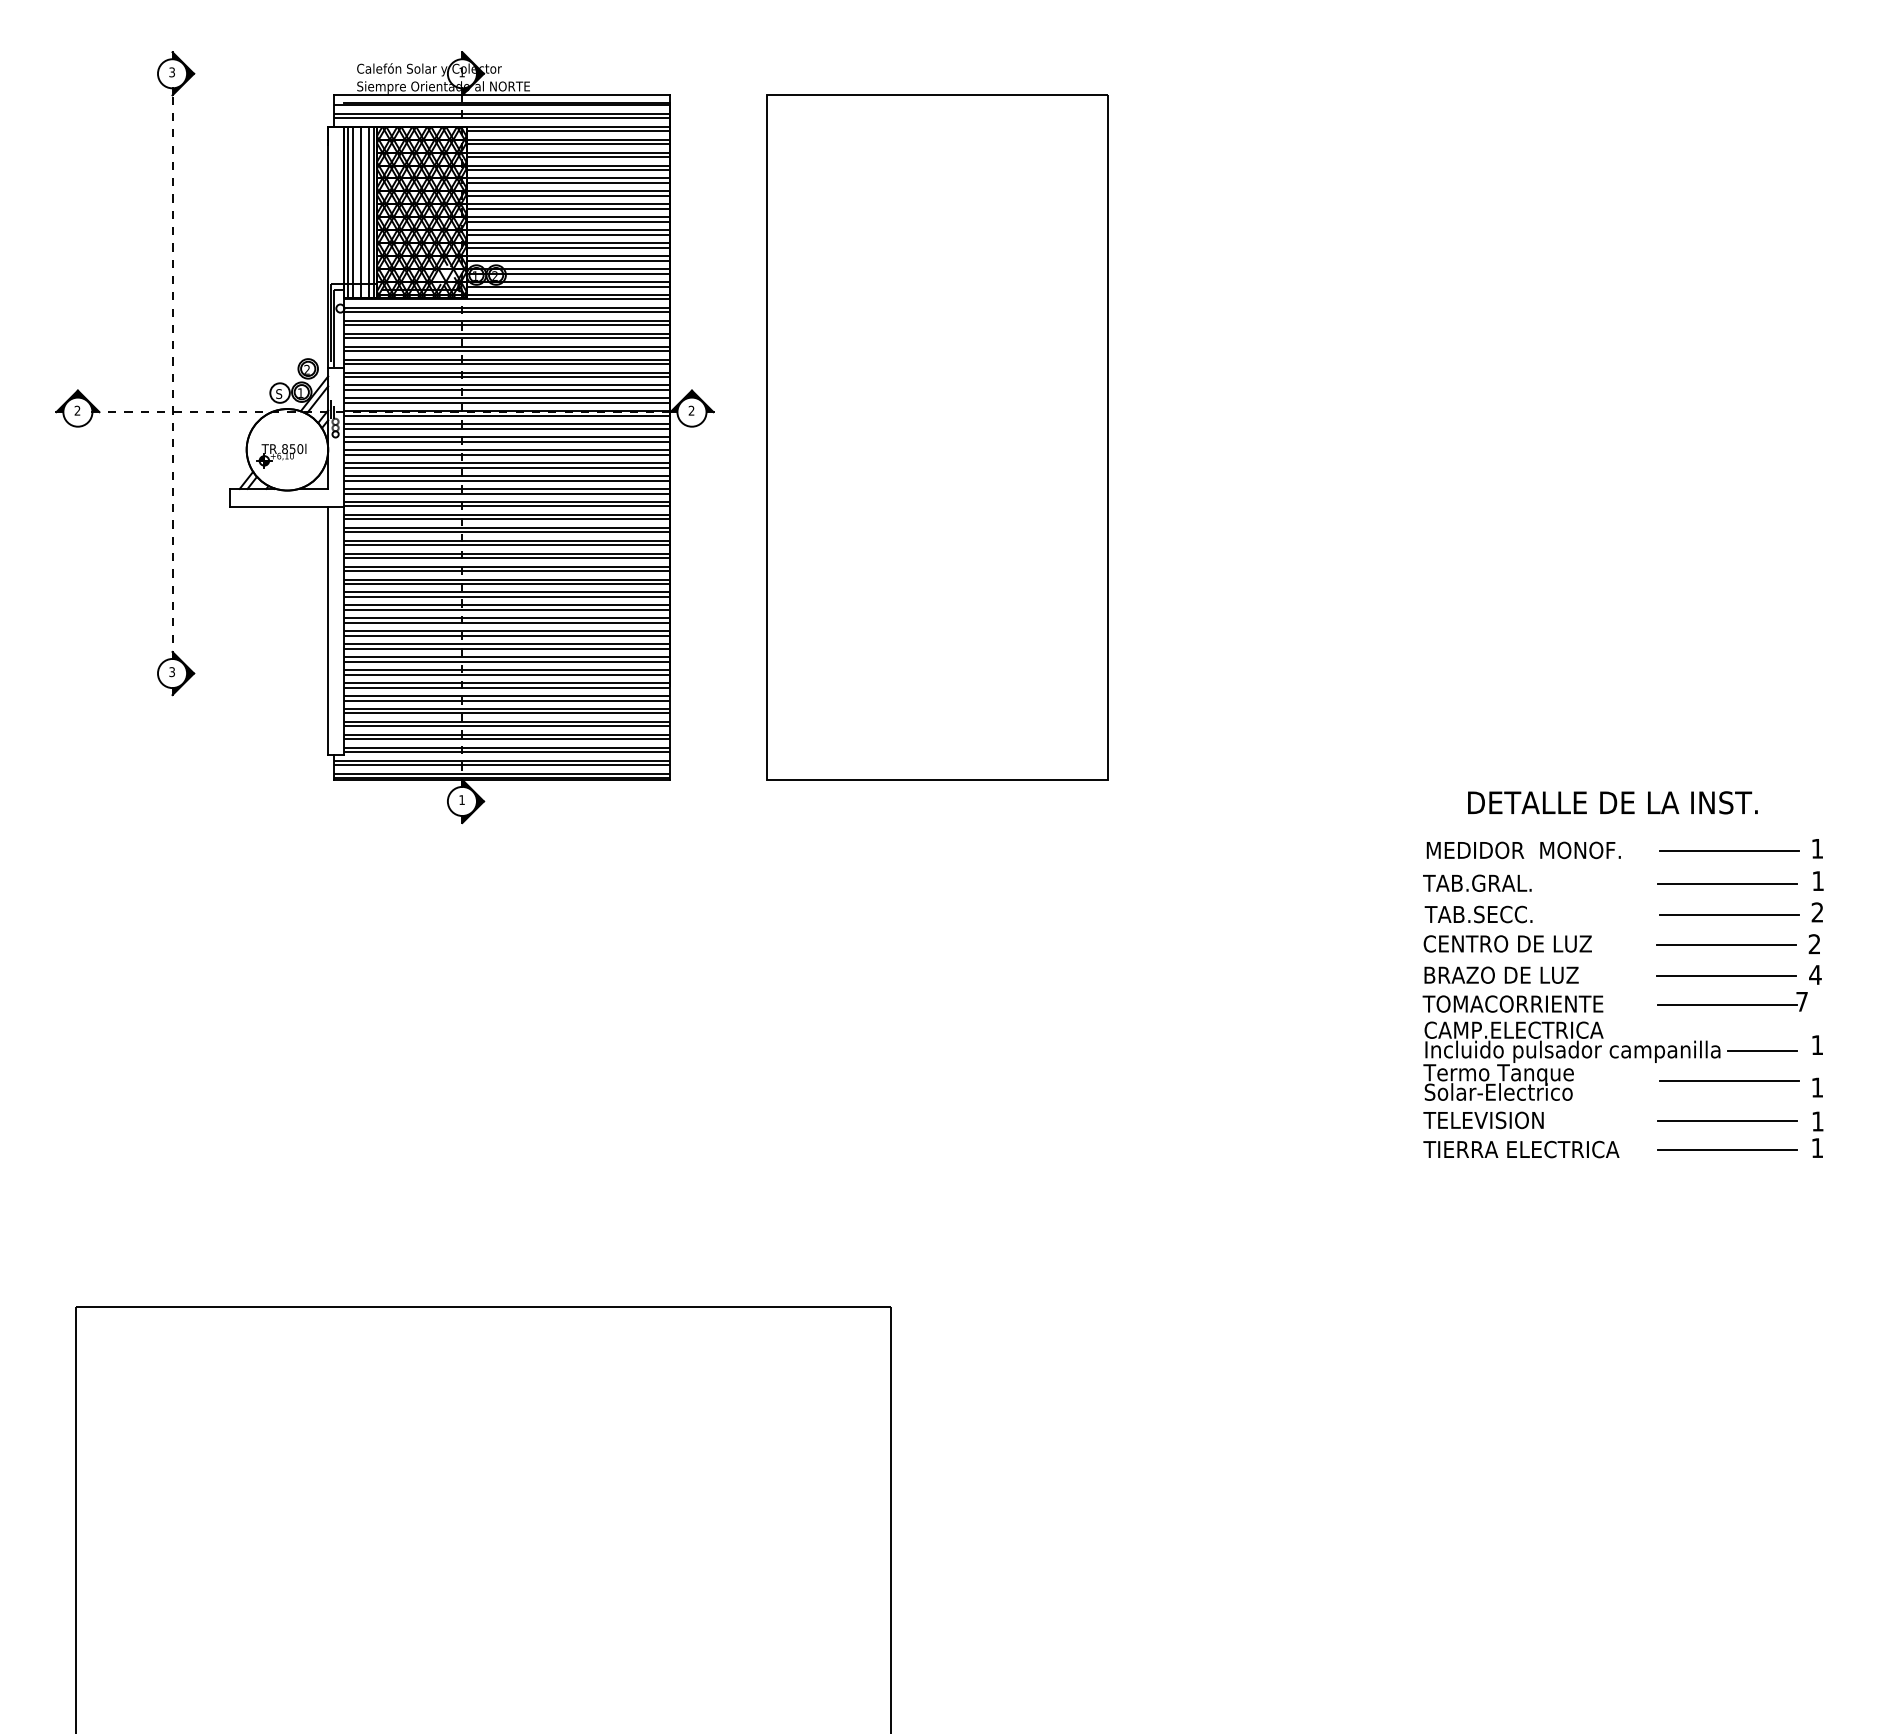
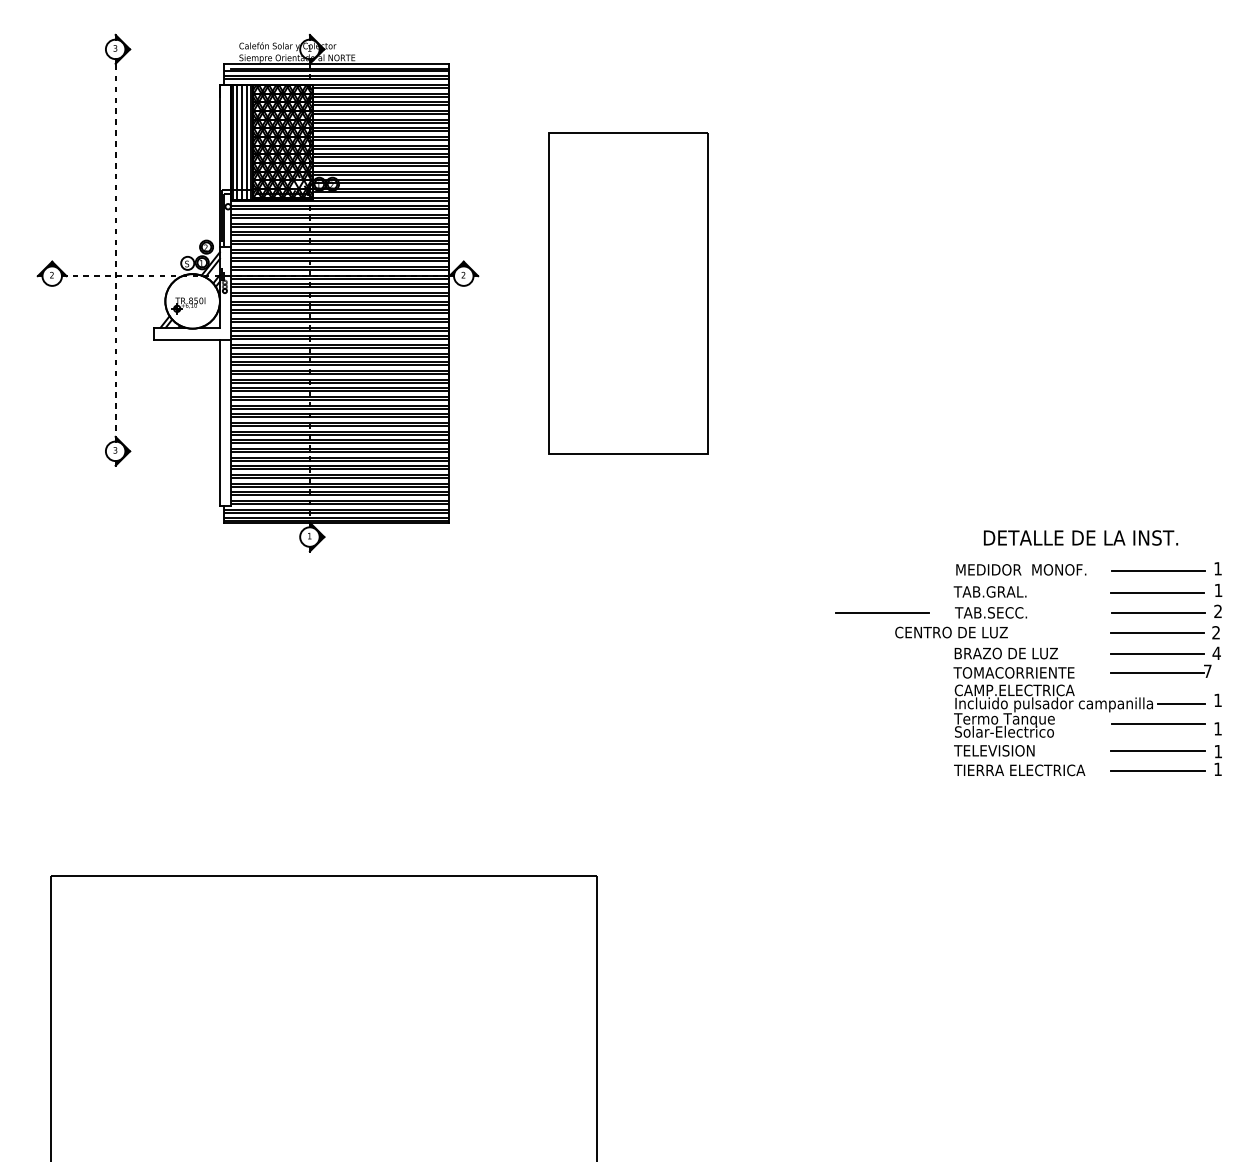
part: (937, 438) -> (628, 293), size x0.7
line: (1316, 914) -> (882, 612), added
text: (1507, 943) -> (951, 632), moved

